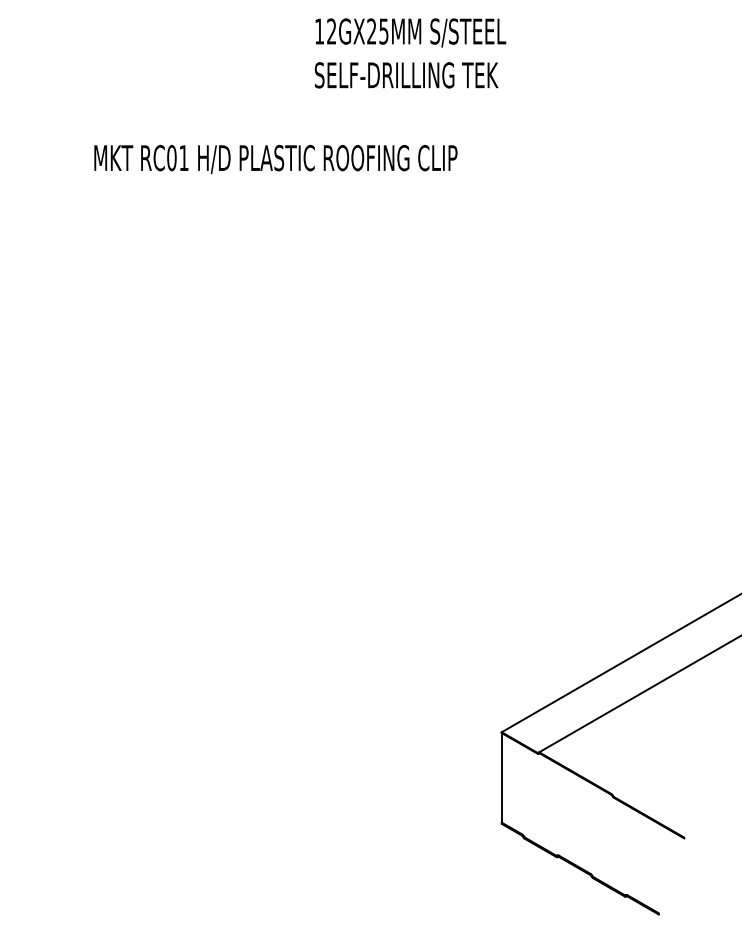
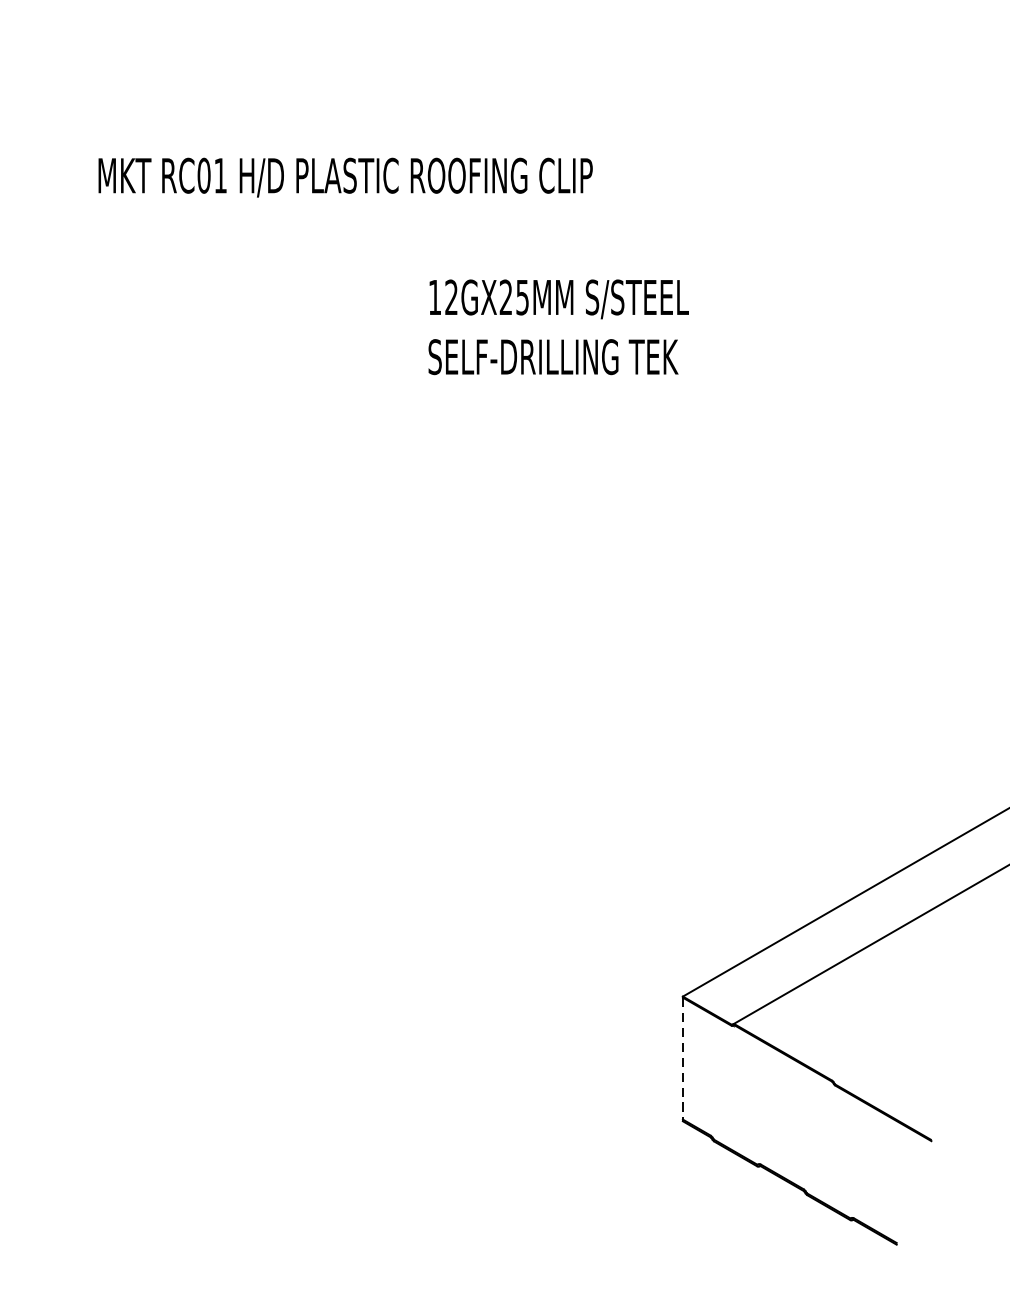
text: (410, 53) -> (558, 327), moved
text: (275, 159) -> (345, 177), moved
line: (501, 777) -> (682, 1058), solid -> dashed

